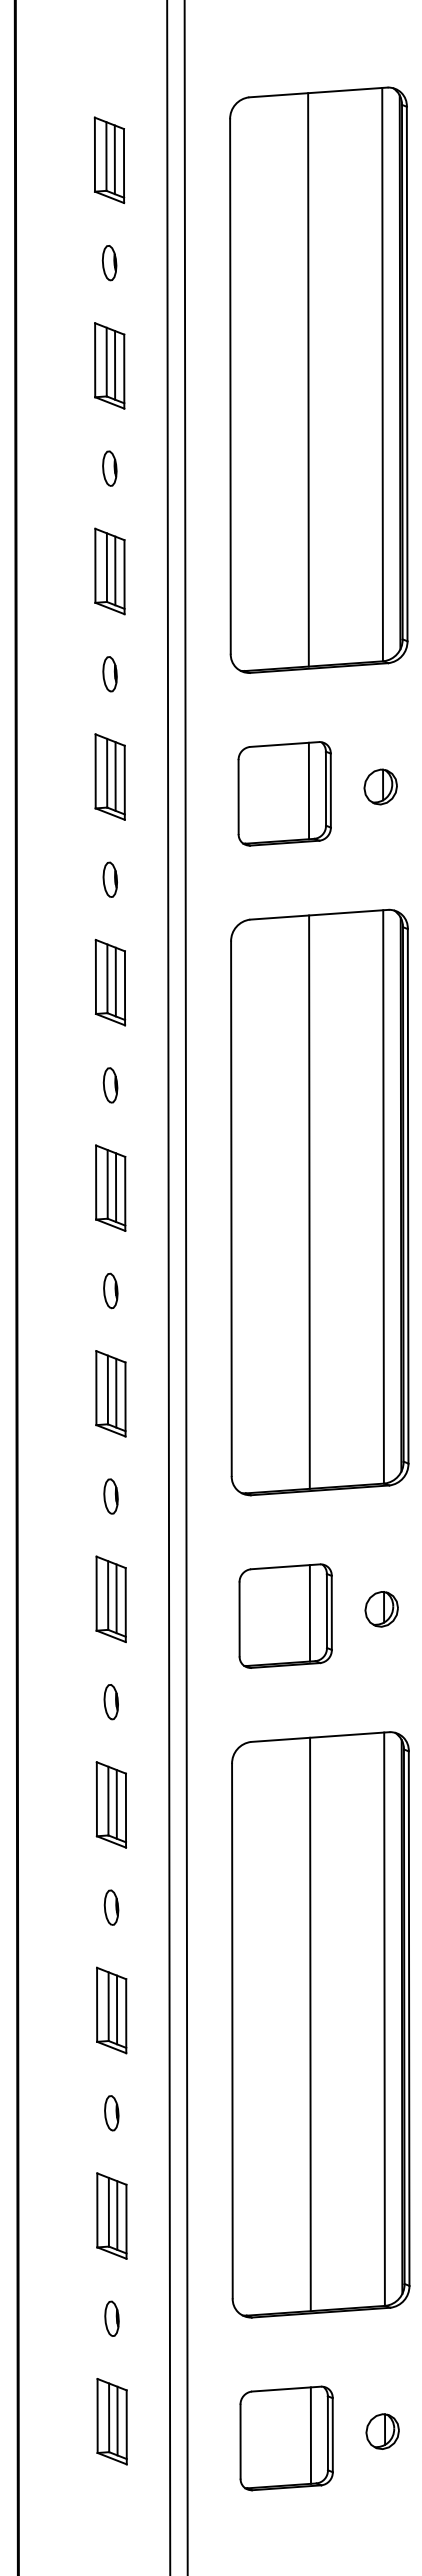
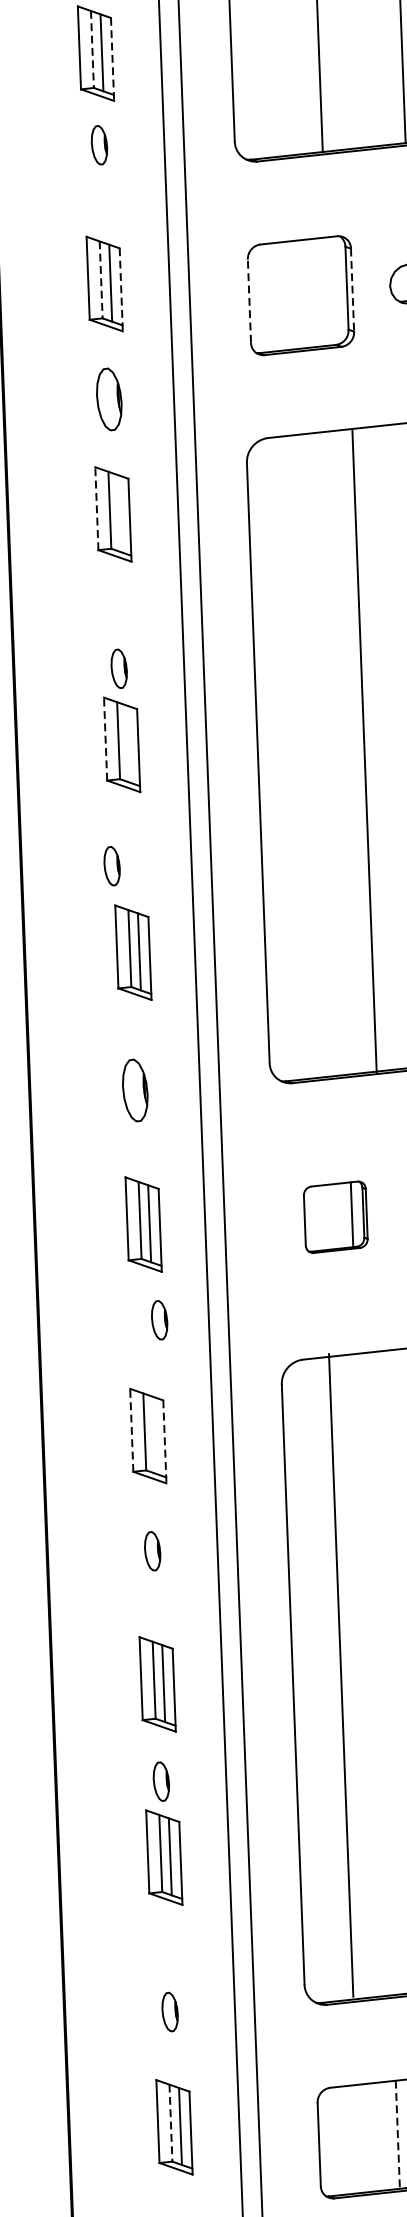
line: (106, 568) -> (91, 50), solid -> dashed
line: (124, 577) -> (112, 59), solid -> dashed
part: (109, 674) -> (98, 145), moved
line: (107, 773) -> (101, 280), solid -> dashed
line: (124, 783) -> (120, 290), solid -> dashed
line: (308, 790) -> (327, 290), removed
line: (330, 791) -> (352, 291), solid -> dashed
line: (238, 796) -> (249, 300), solid -> dashed
part: (109, 879) -> (108, 398), size x1.6
line: (95, 976) -> (96, 508), solid -> dashed
line: (115, 981) -> (119, 512), removed
part: (110, 1085) -> (119, 668), moved
line: (96, 1182) -> (106, 739), solid -> dashed
line: (116, 1187) -> (128, 743), removed
line: (309, 1201) -> (364, 750), moved
part: (110, 1290) -> (111, 865), moved
part: (110, 1393) -> (132, 952), moved
part: (110, 1496) -> (134, 1090), size x1.6
part: (110, 1599) -> (142, 1224), moved
part: (285, 1615) -> (335, 1216), size x0.6
part: (110, 1702) -> (158, 1320), moved
line: (96, 1798) -> (131, 1429), solid -> dashed
line: (116, 1804) -> (153, 1435), removed
line: (126, 1811) -> (165, 1442), solid -> dashed
part: (111, 2010) -> (157, 1684), moved
line: (310, 2024) -> (341, 1675), moved
part: (111, 2215) -> (163, 1857), moved
line: (109, 2418) -> (171, 2123), solid -> dashed
line: (310, 2436) -> (397, 2135), solid -> dashed

